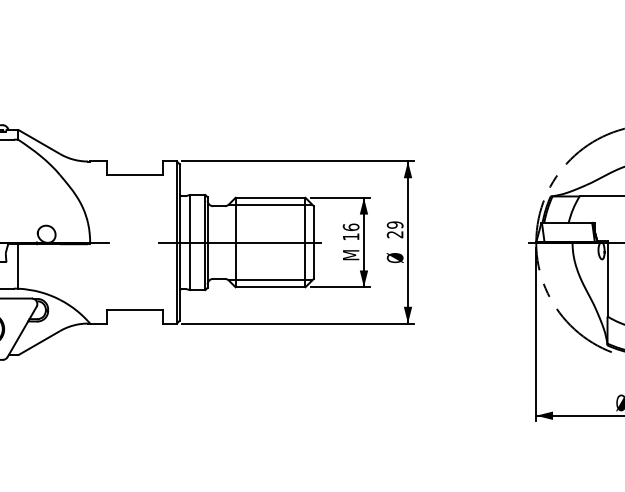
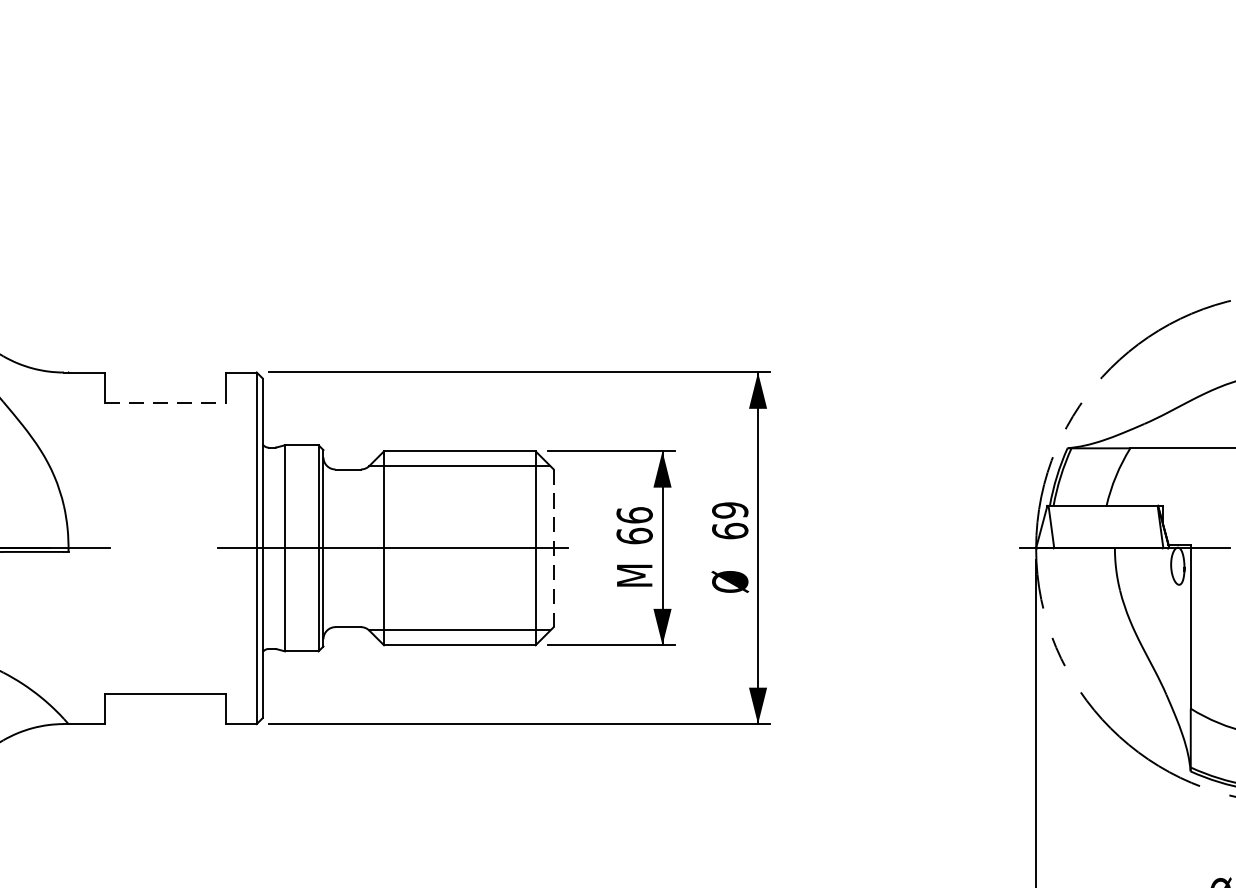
line: (134, 175) -> (164, 402), solid -> dashed
text: (394, 234) -> (728, 530), 29 -> 69
text: (350, 236) -> (633, 535), 16 -> 66
line: (313, 243) -> (553, 550), solid -> dashed

